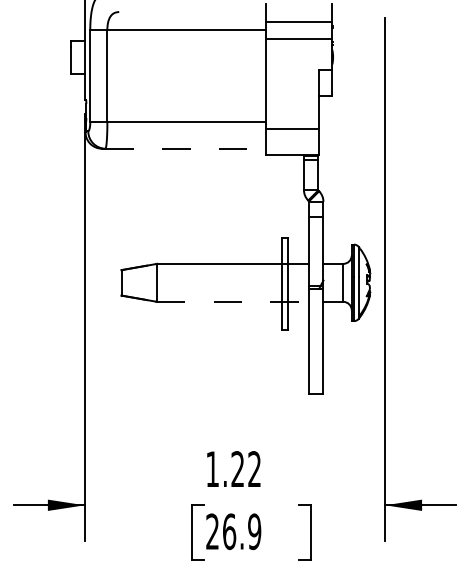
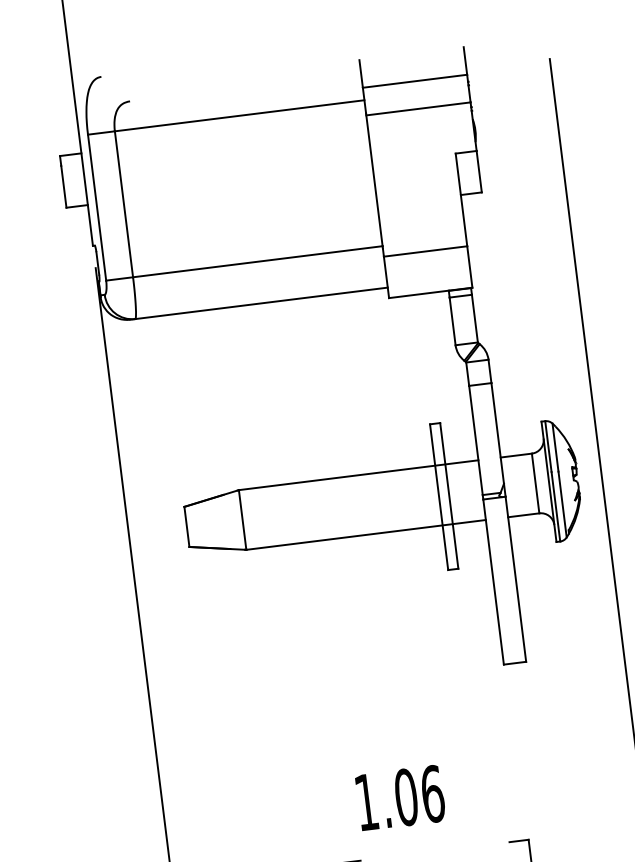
line: (186, 148) -> (262, 302), dashed -> solid
line: (233, 301) -> (366, 534), dashed -> solid
text: (246, 469) -> (419, 796), 1.22 -> 1.06

